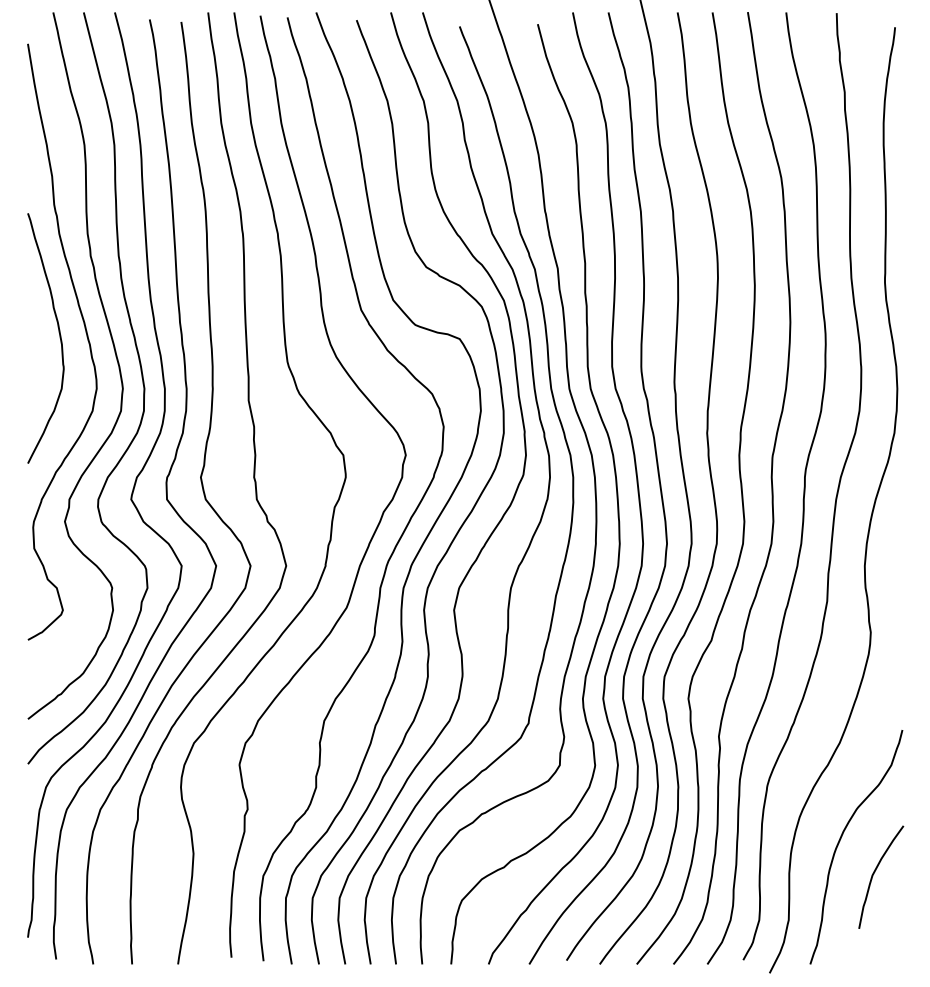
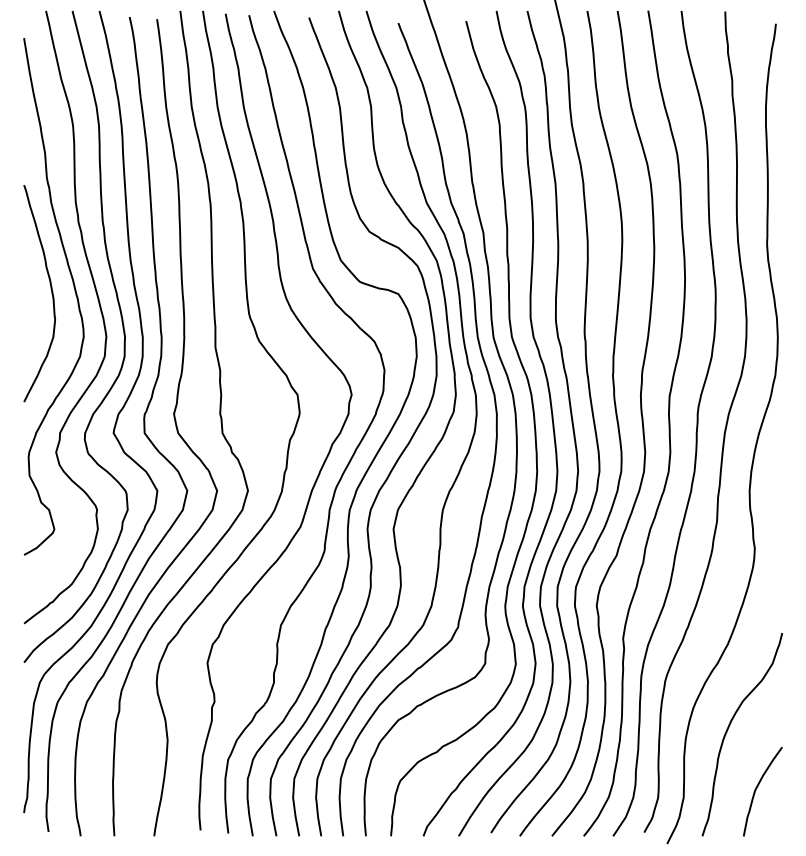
curve: (875, 873) -> (757, 788), moved

